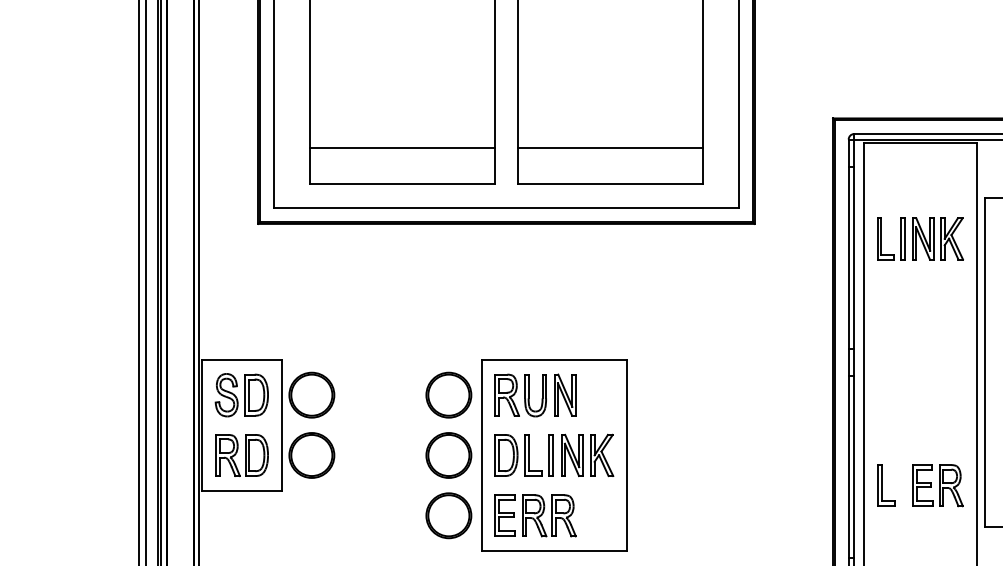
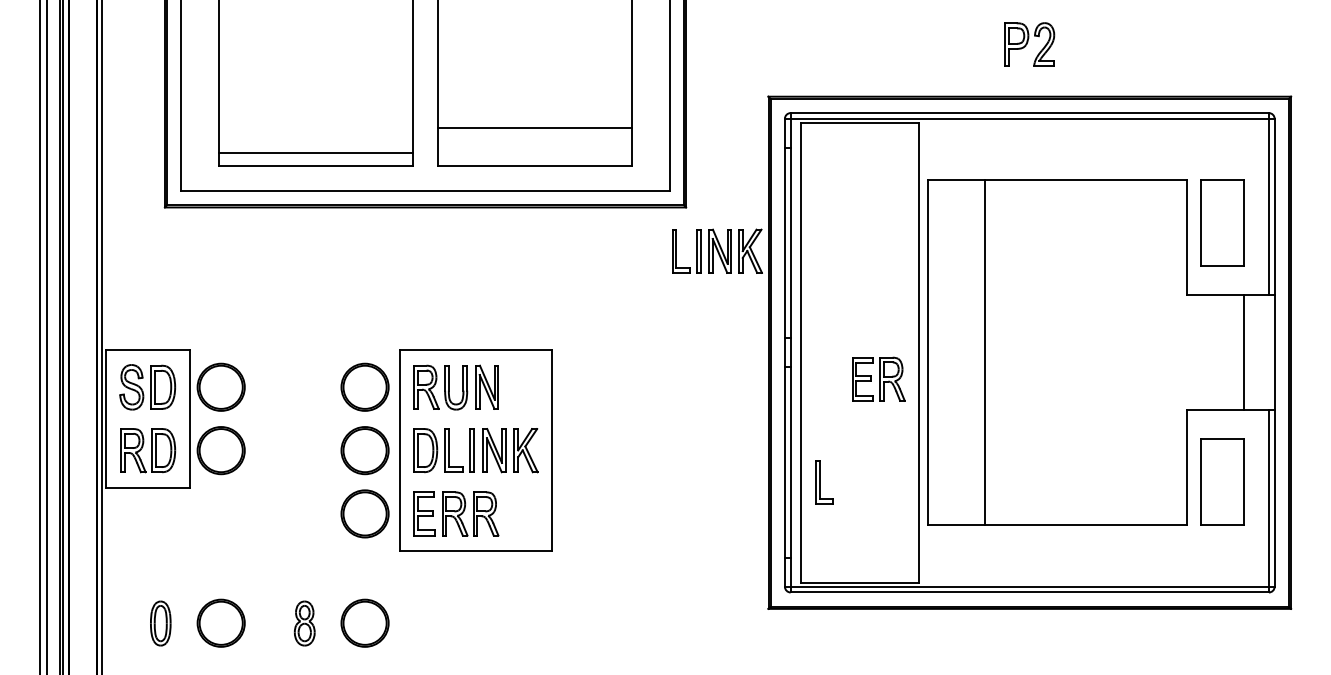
line: (401, 148) -> (315, 153), moved
part: (920, 238) -> (717, 250), moved
part: (937, 484) -> (878, 378), moved

